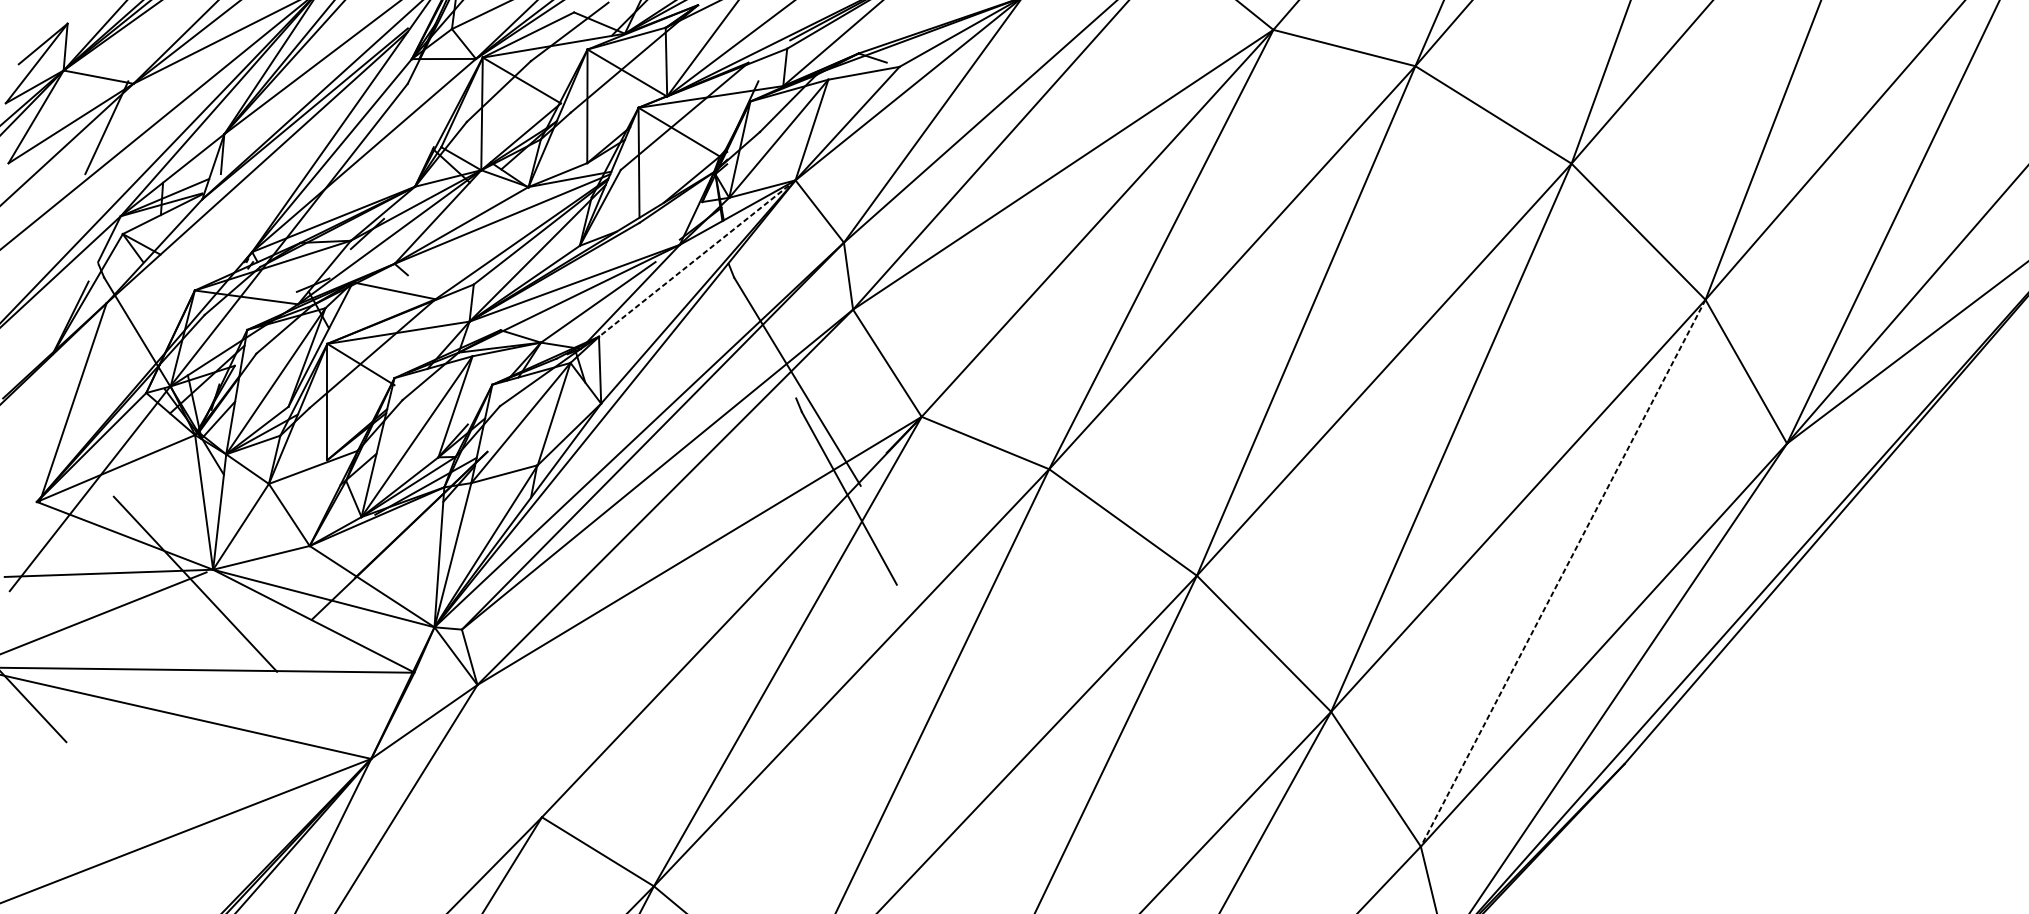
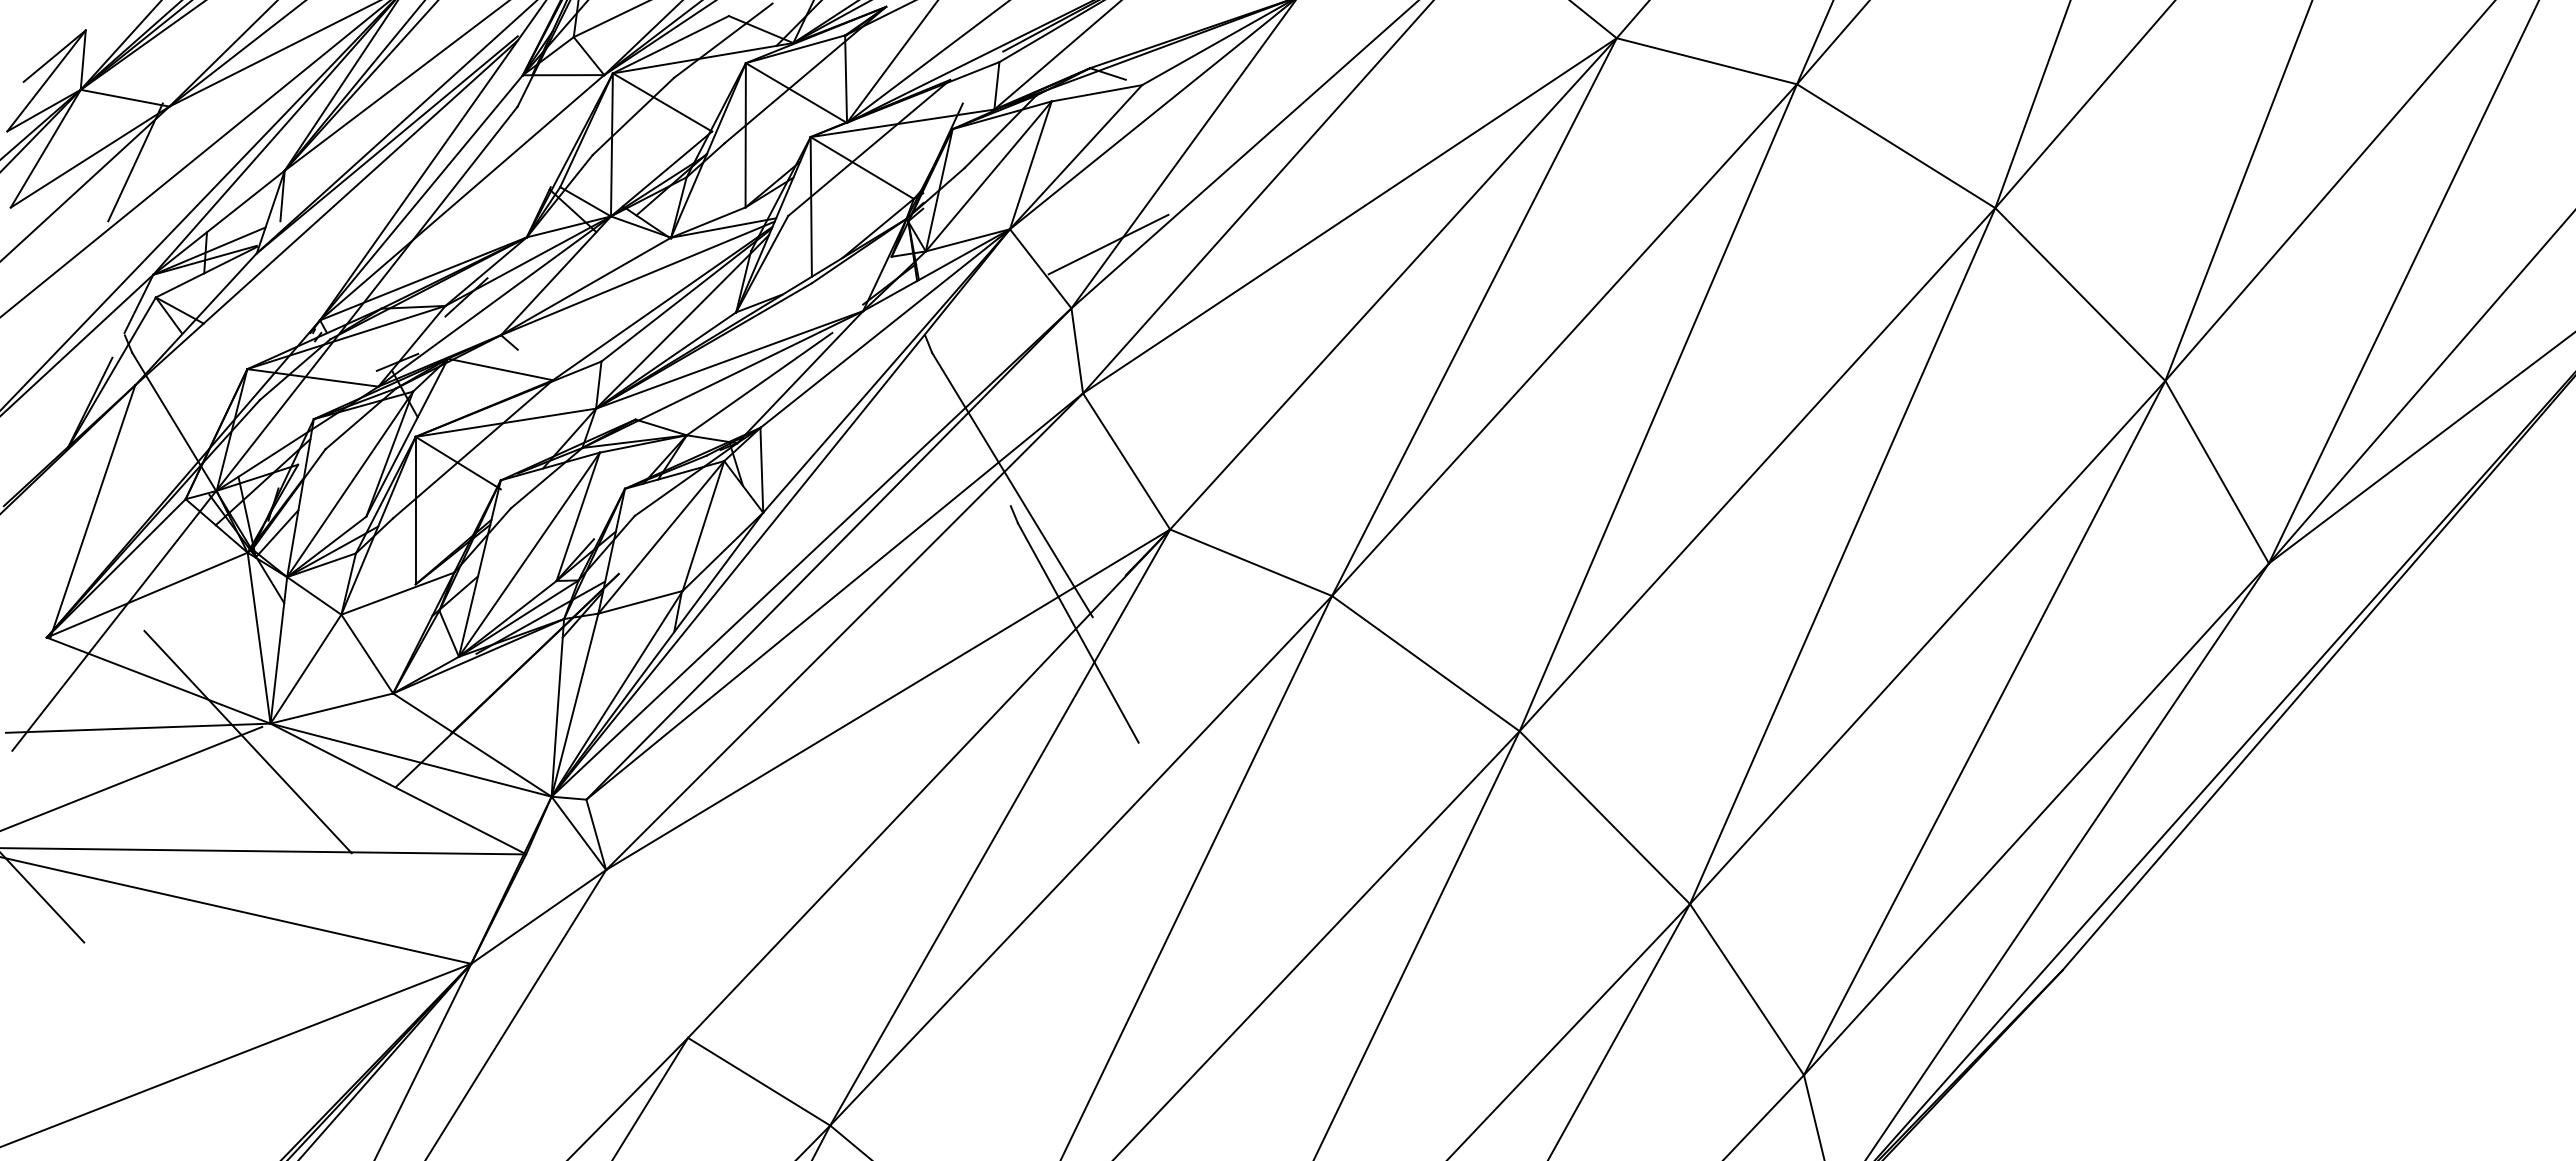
line: (873, 192) -> (1108, 244), added
line: (696, 258) -> (884, 328), dashed -> solid
line: (1563, 573) -> (1984, 728), dashed -> solid

